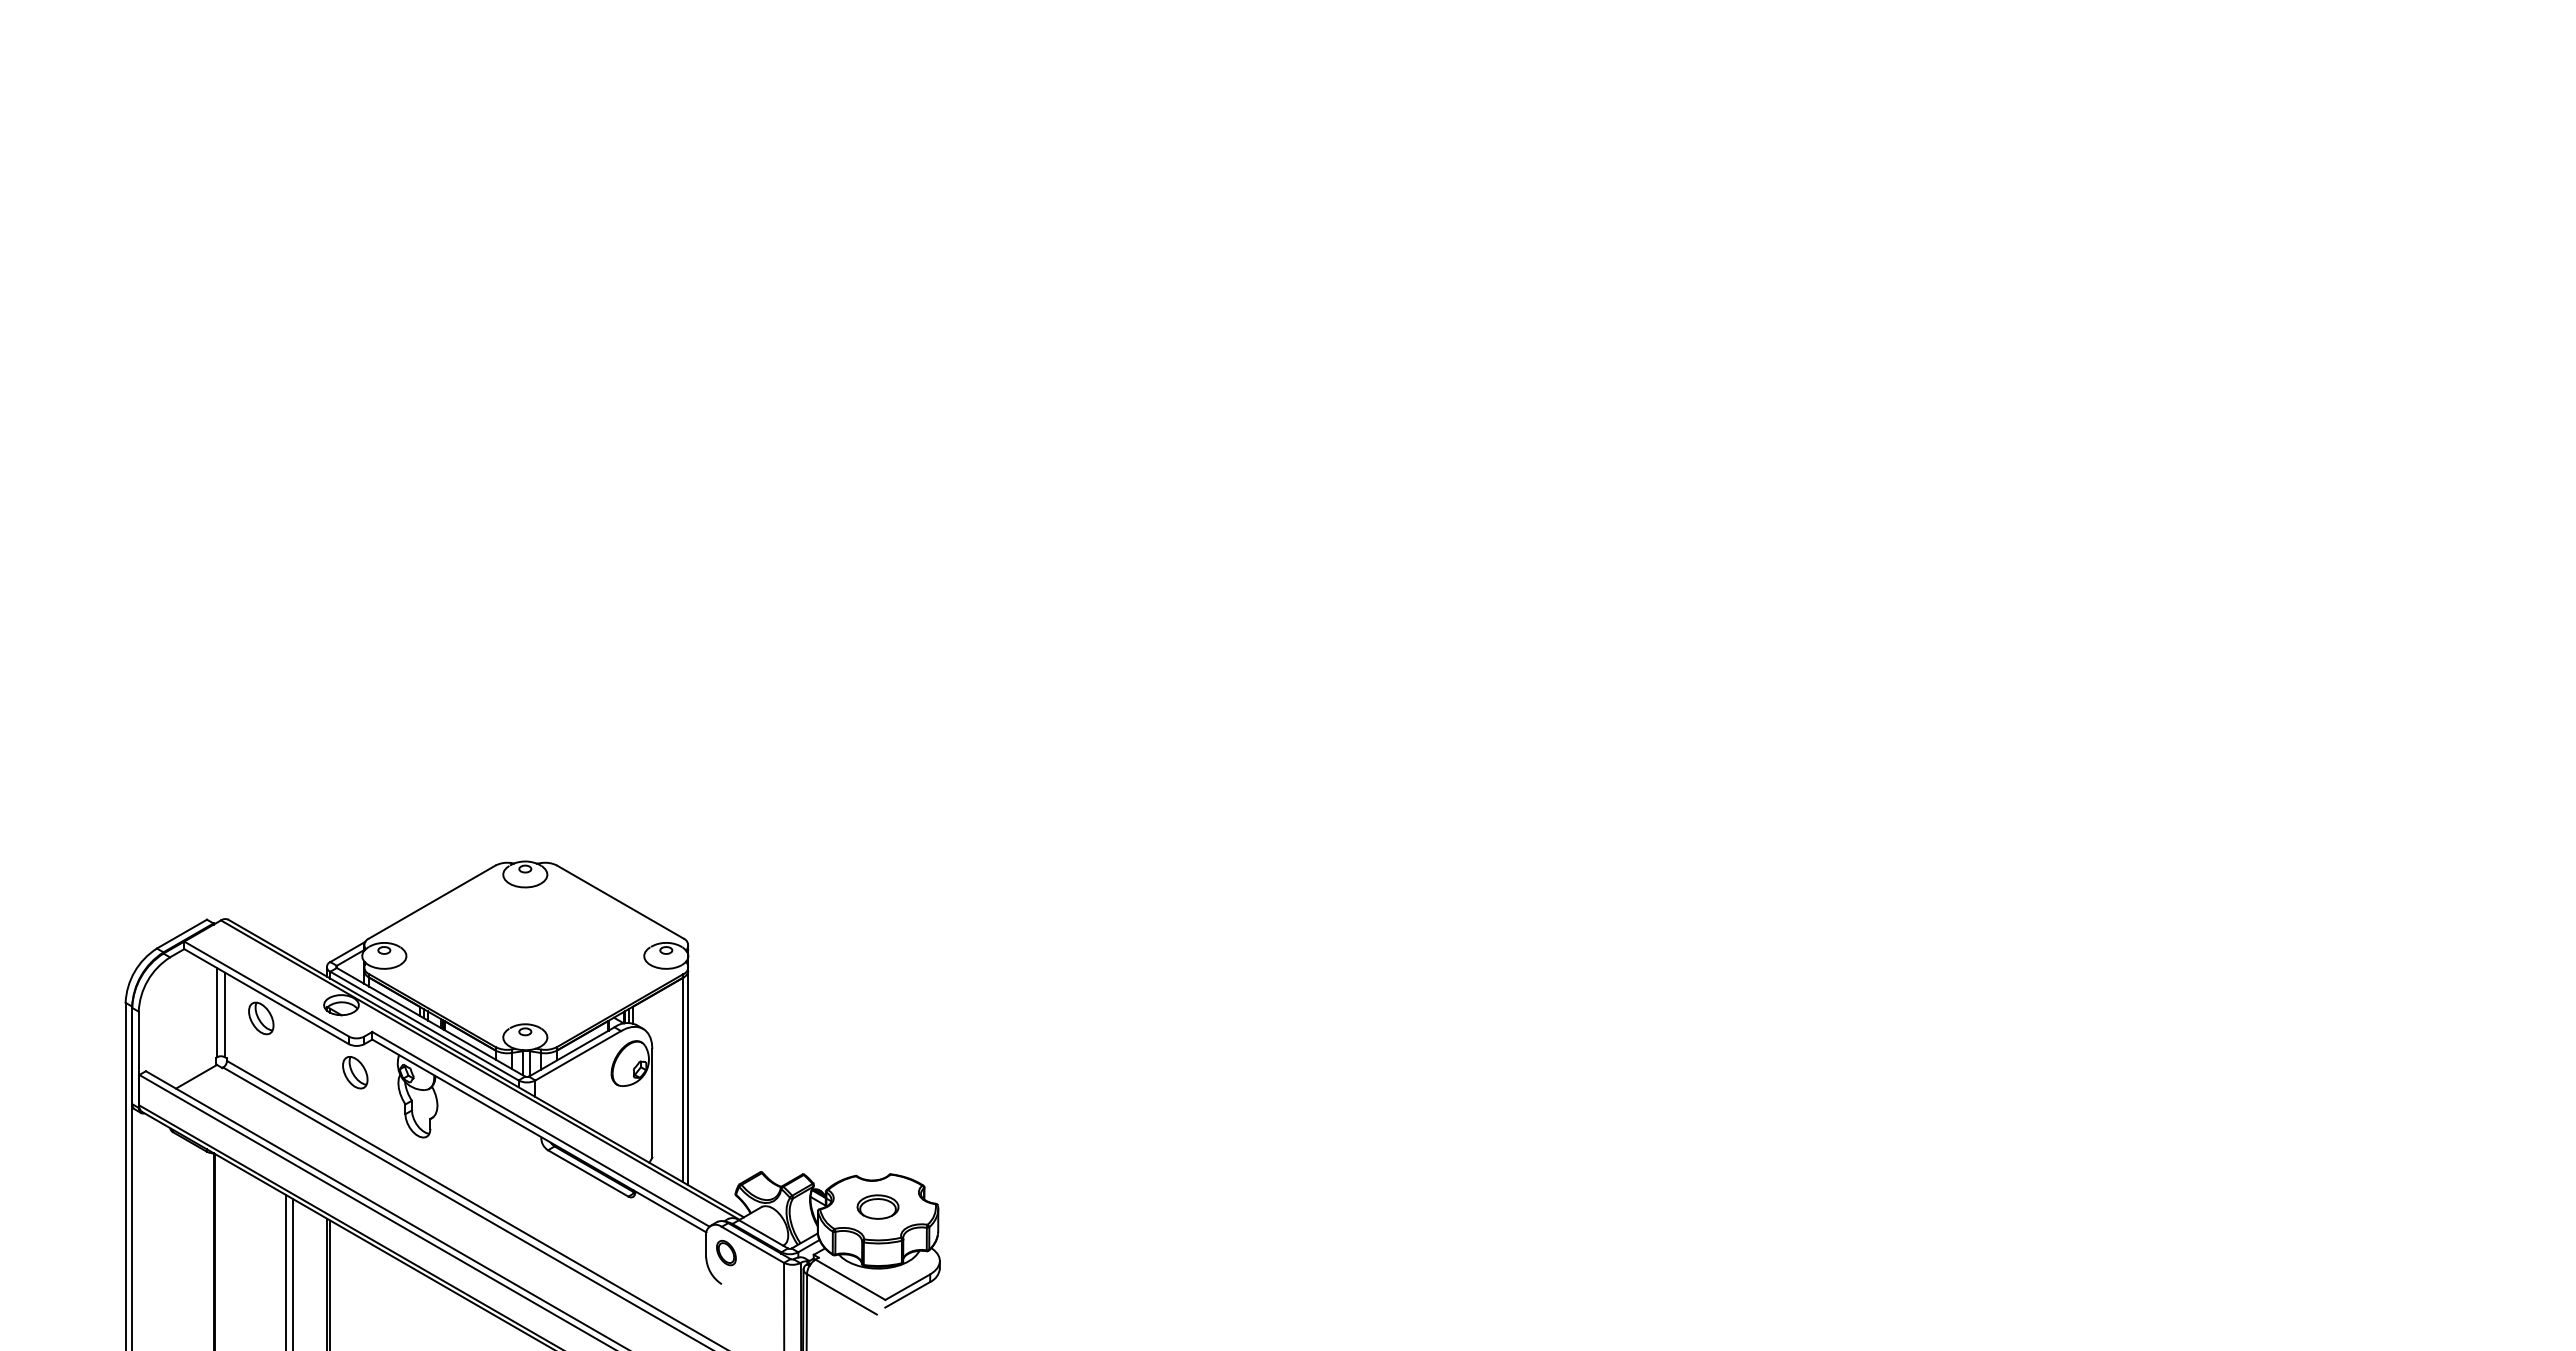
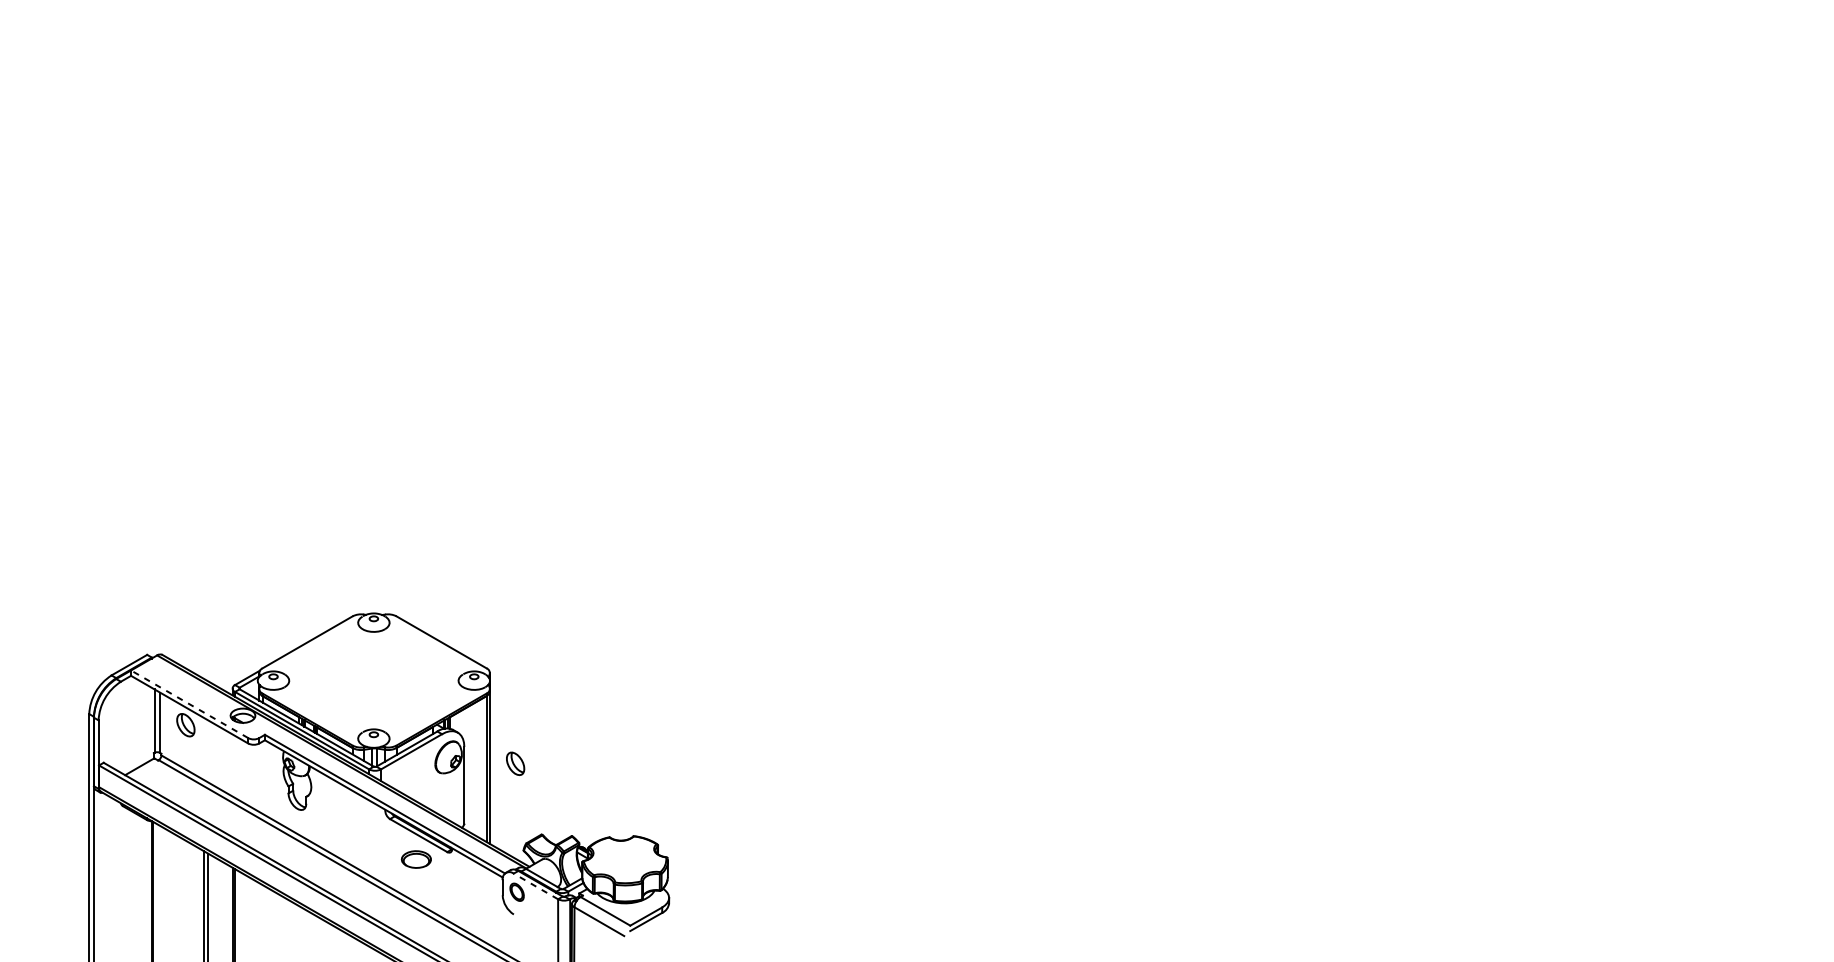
line: (266, 989) -> (189, 704), solid -> dashed
part: (355, 1072) -> (515, 763), moved
part: (877, 1206) -> (416, 859), moved
line: (752, 1244) -> (535, 886), solid -> dashed

